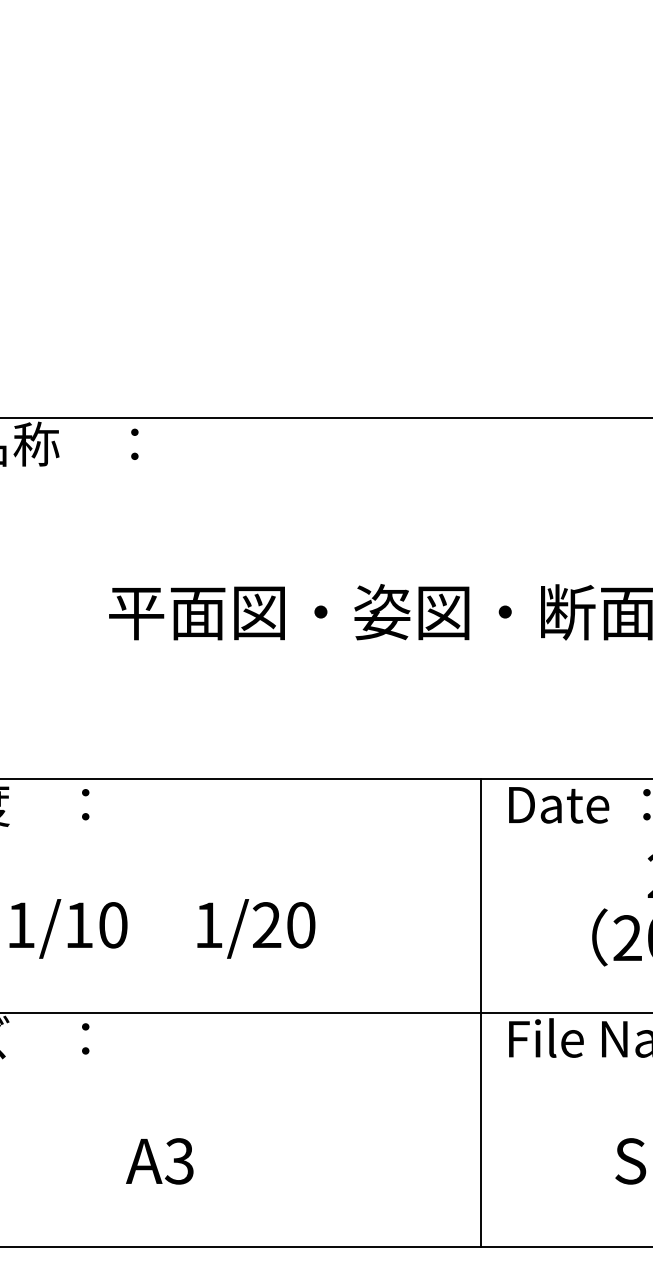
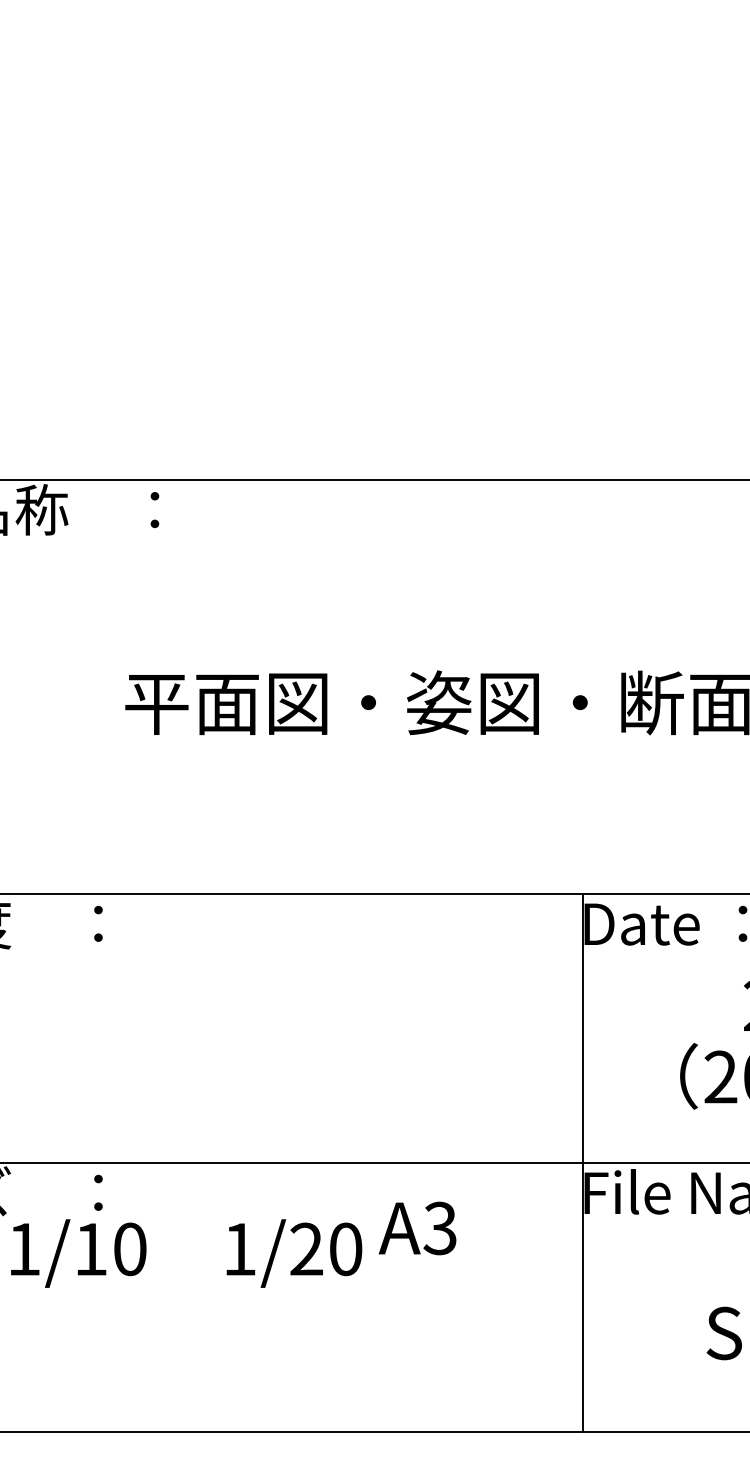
text: (162, 928) -> (186, 1253), moved
line: (481, 1012) -> (582, 1162), moved
text: (159, 1161) -> (417, 1228), moved

